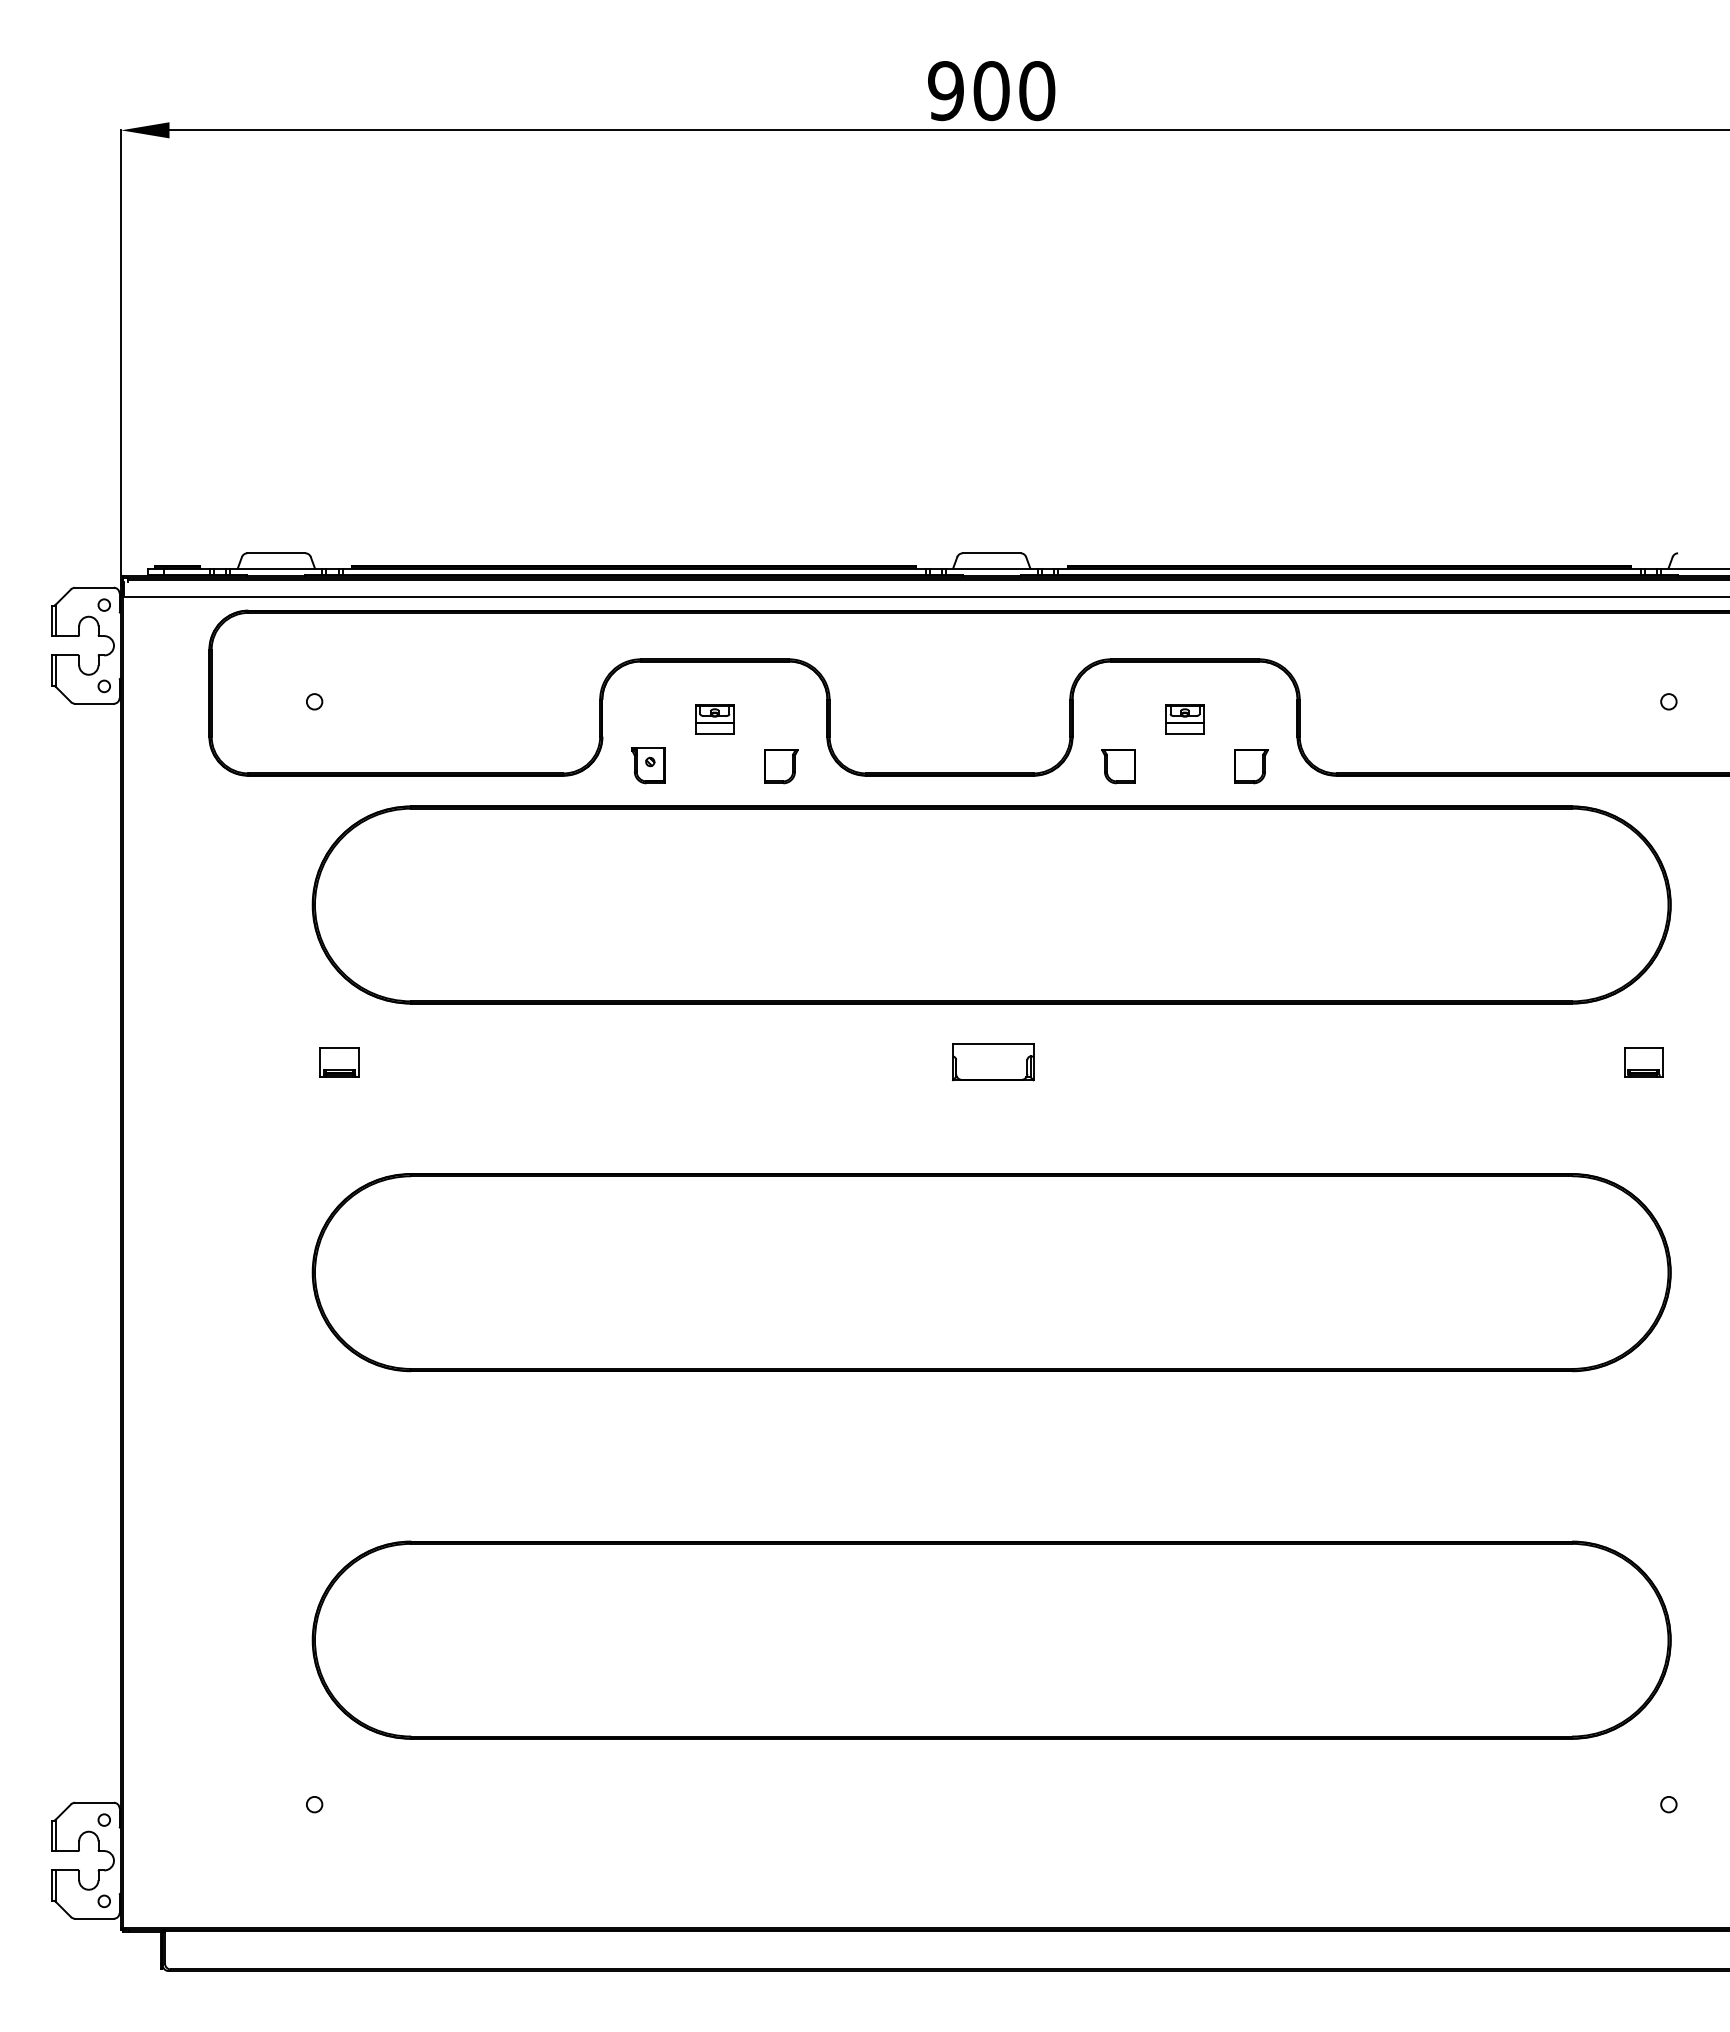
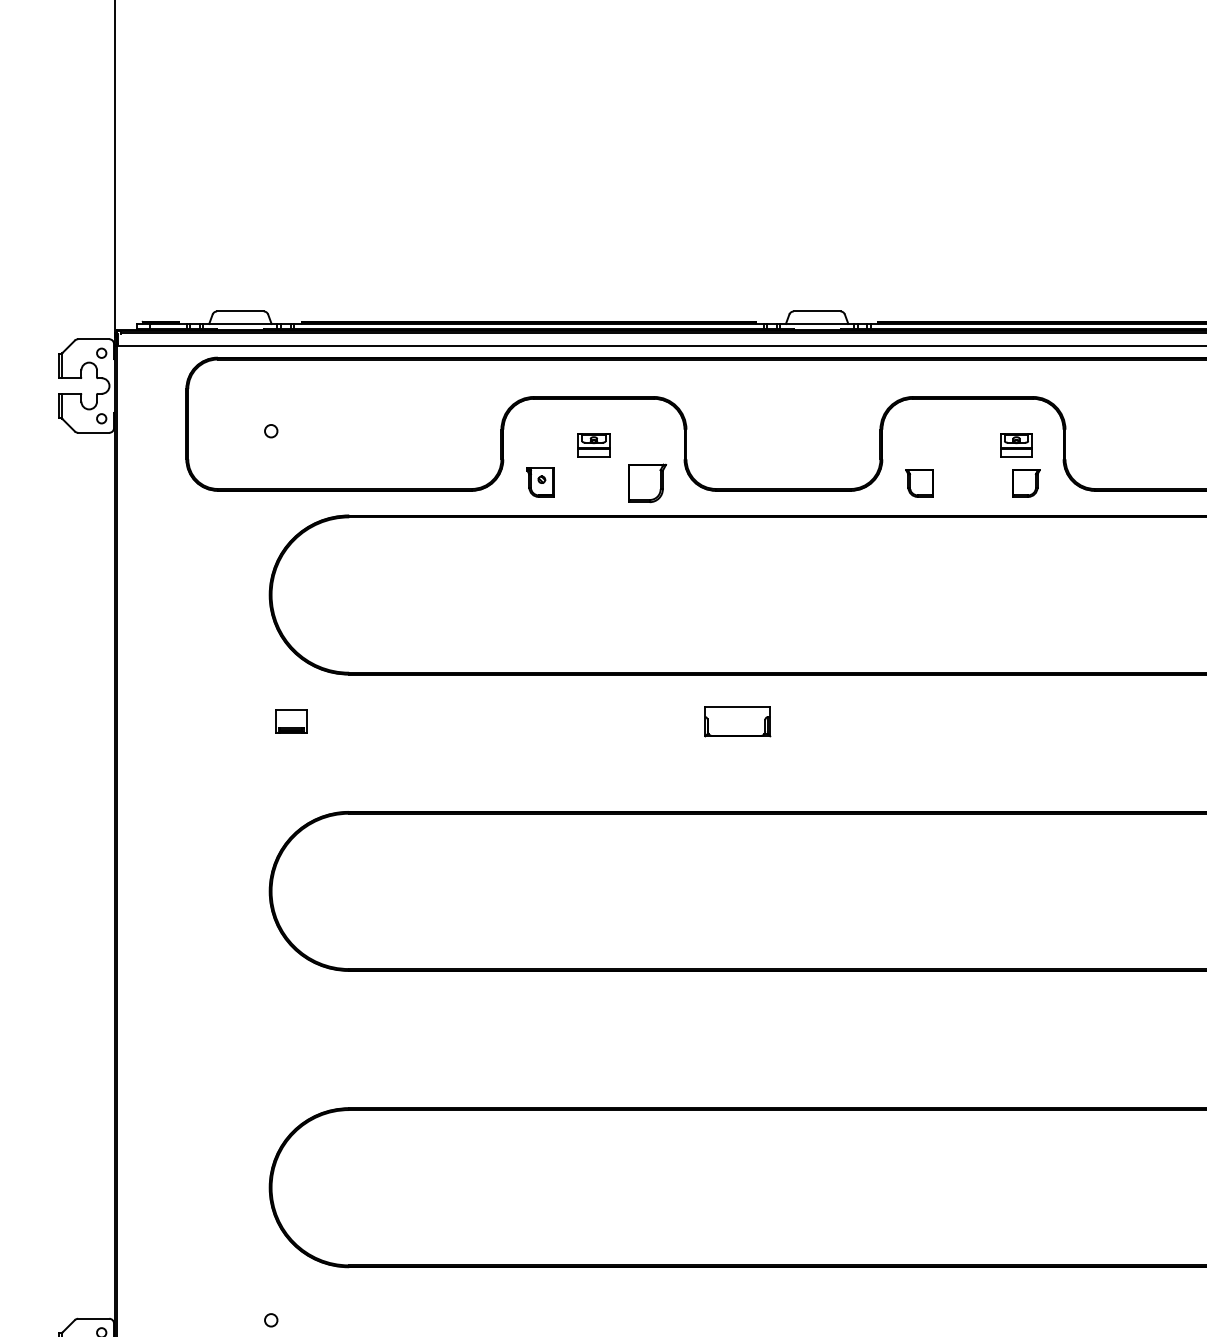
part: (1184, 719) -> (1016, 445), moved
part: (781, 766) -> (647, 483), size x1.4
part: (993, 1062) -> (737, 721), moved

